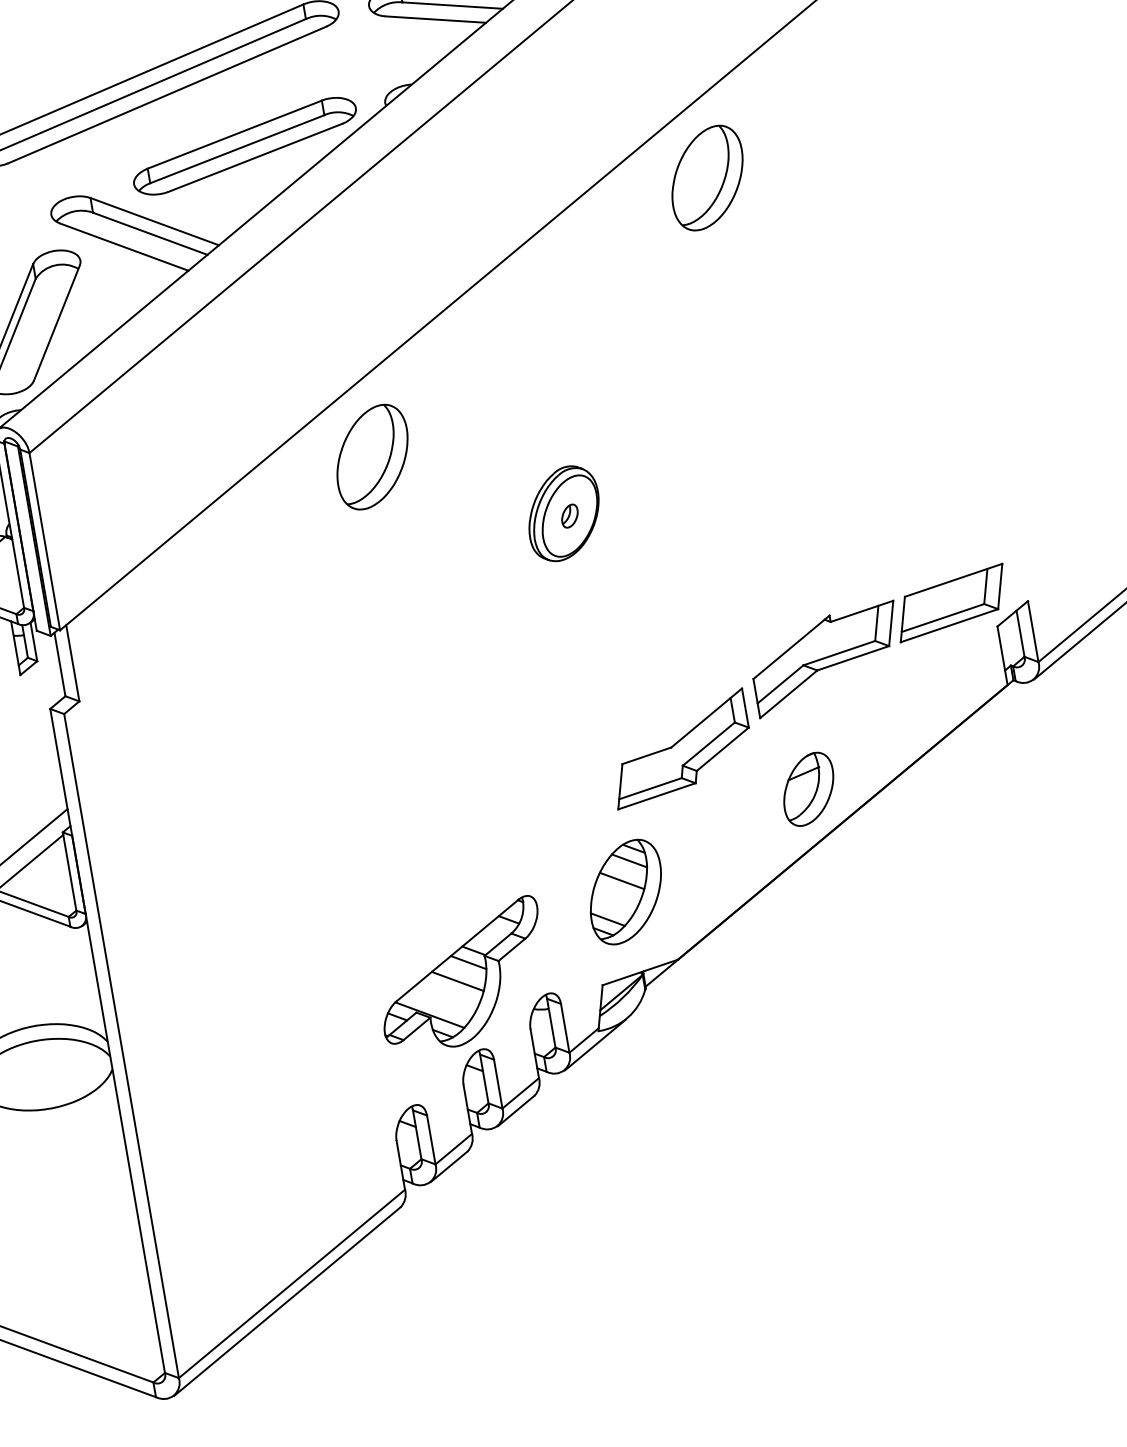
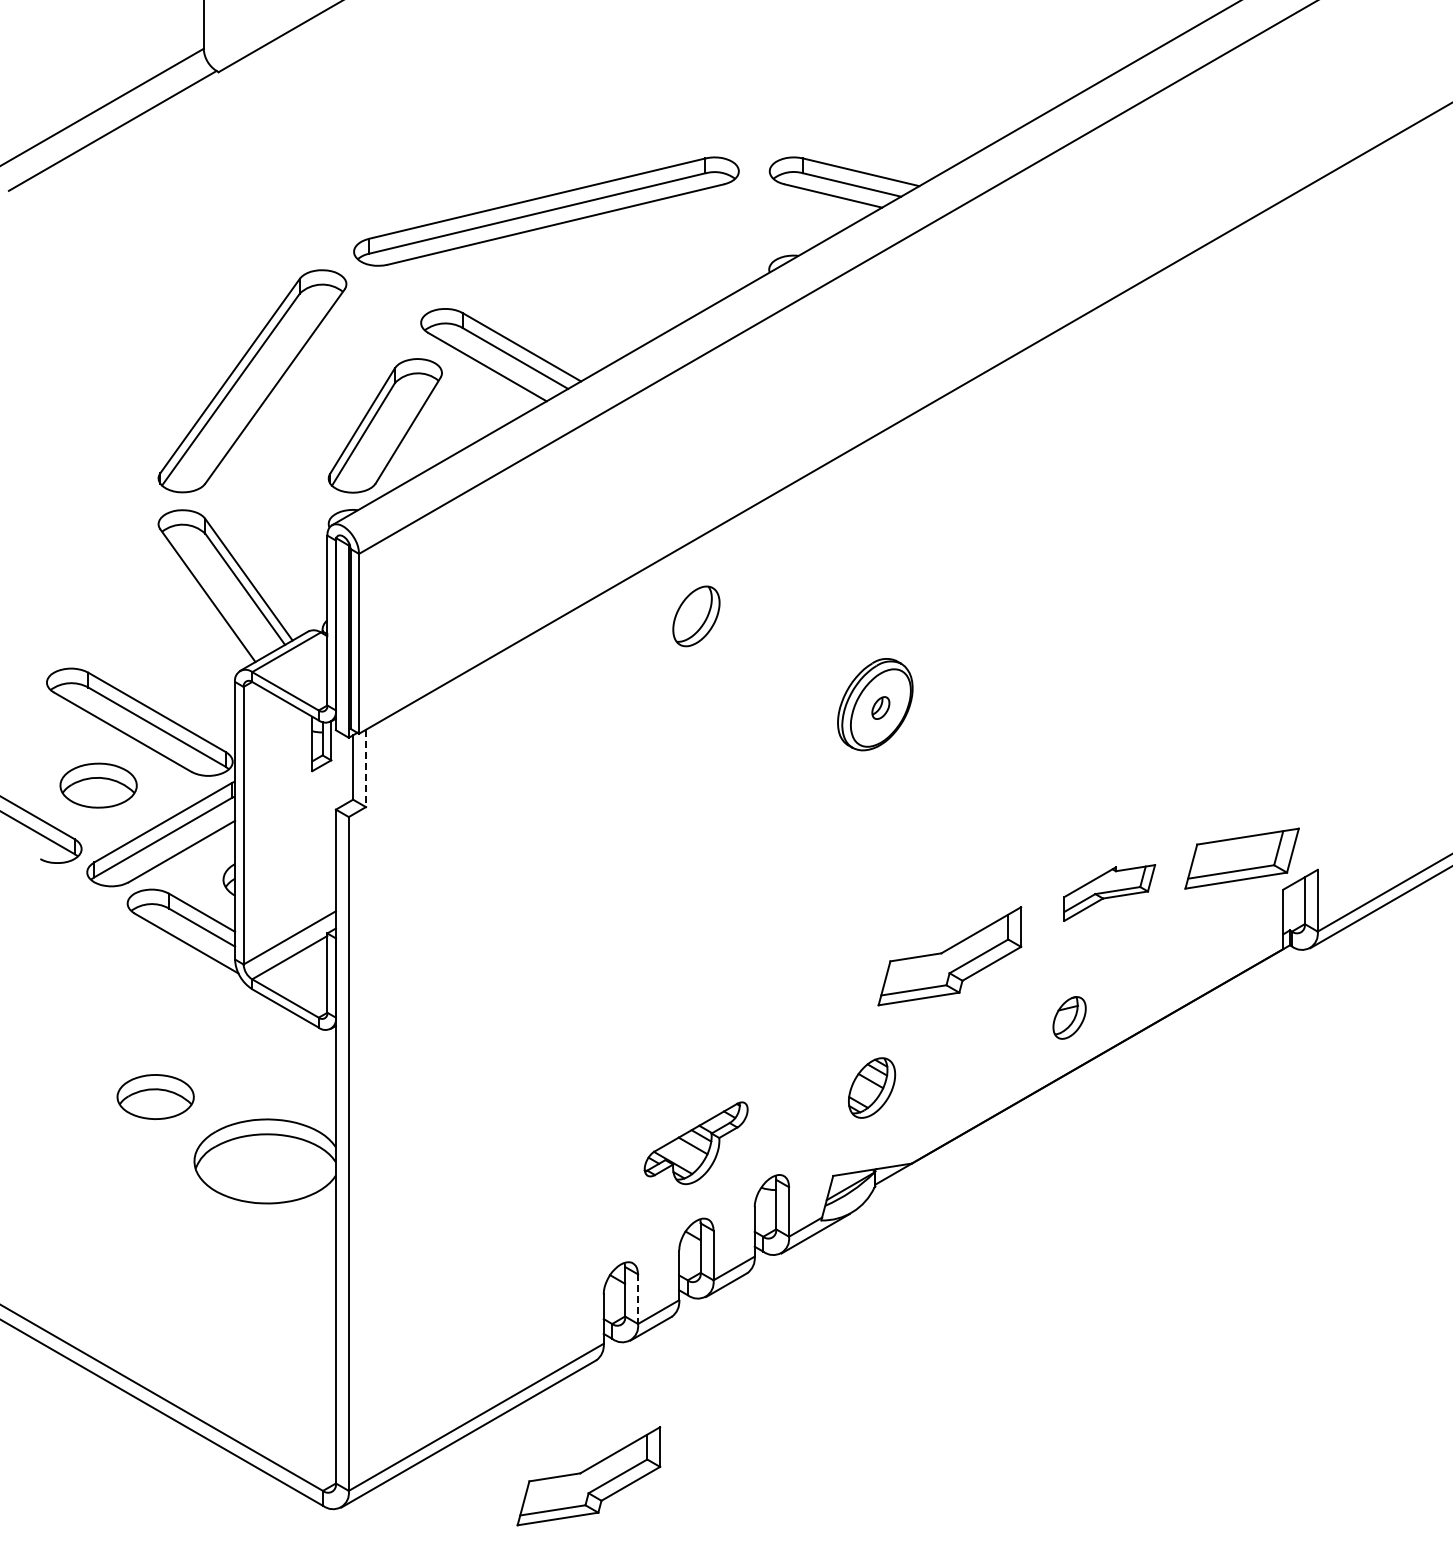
part: (244, 145) -> (623, 287), removed
part: (707, 178) -> (1073, 398), removed
part: (372, 457) -> (696, 616), size x0.6
part: (826, 658) -> (1109, 892), size x0.6
line: (72, 663) -> (365, 768), solid -> dashed
part: (808, 788) -> (1069, 1017), size x0.6
part: (625, 891) -> (871, 1087), size x0.6
part: (461, 976) -> (695, 1143), size x0.6
line: (431, 1140) -> (638, 1299), solid -> dashed
part: (412, 1323) -> (588, 1476), added

